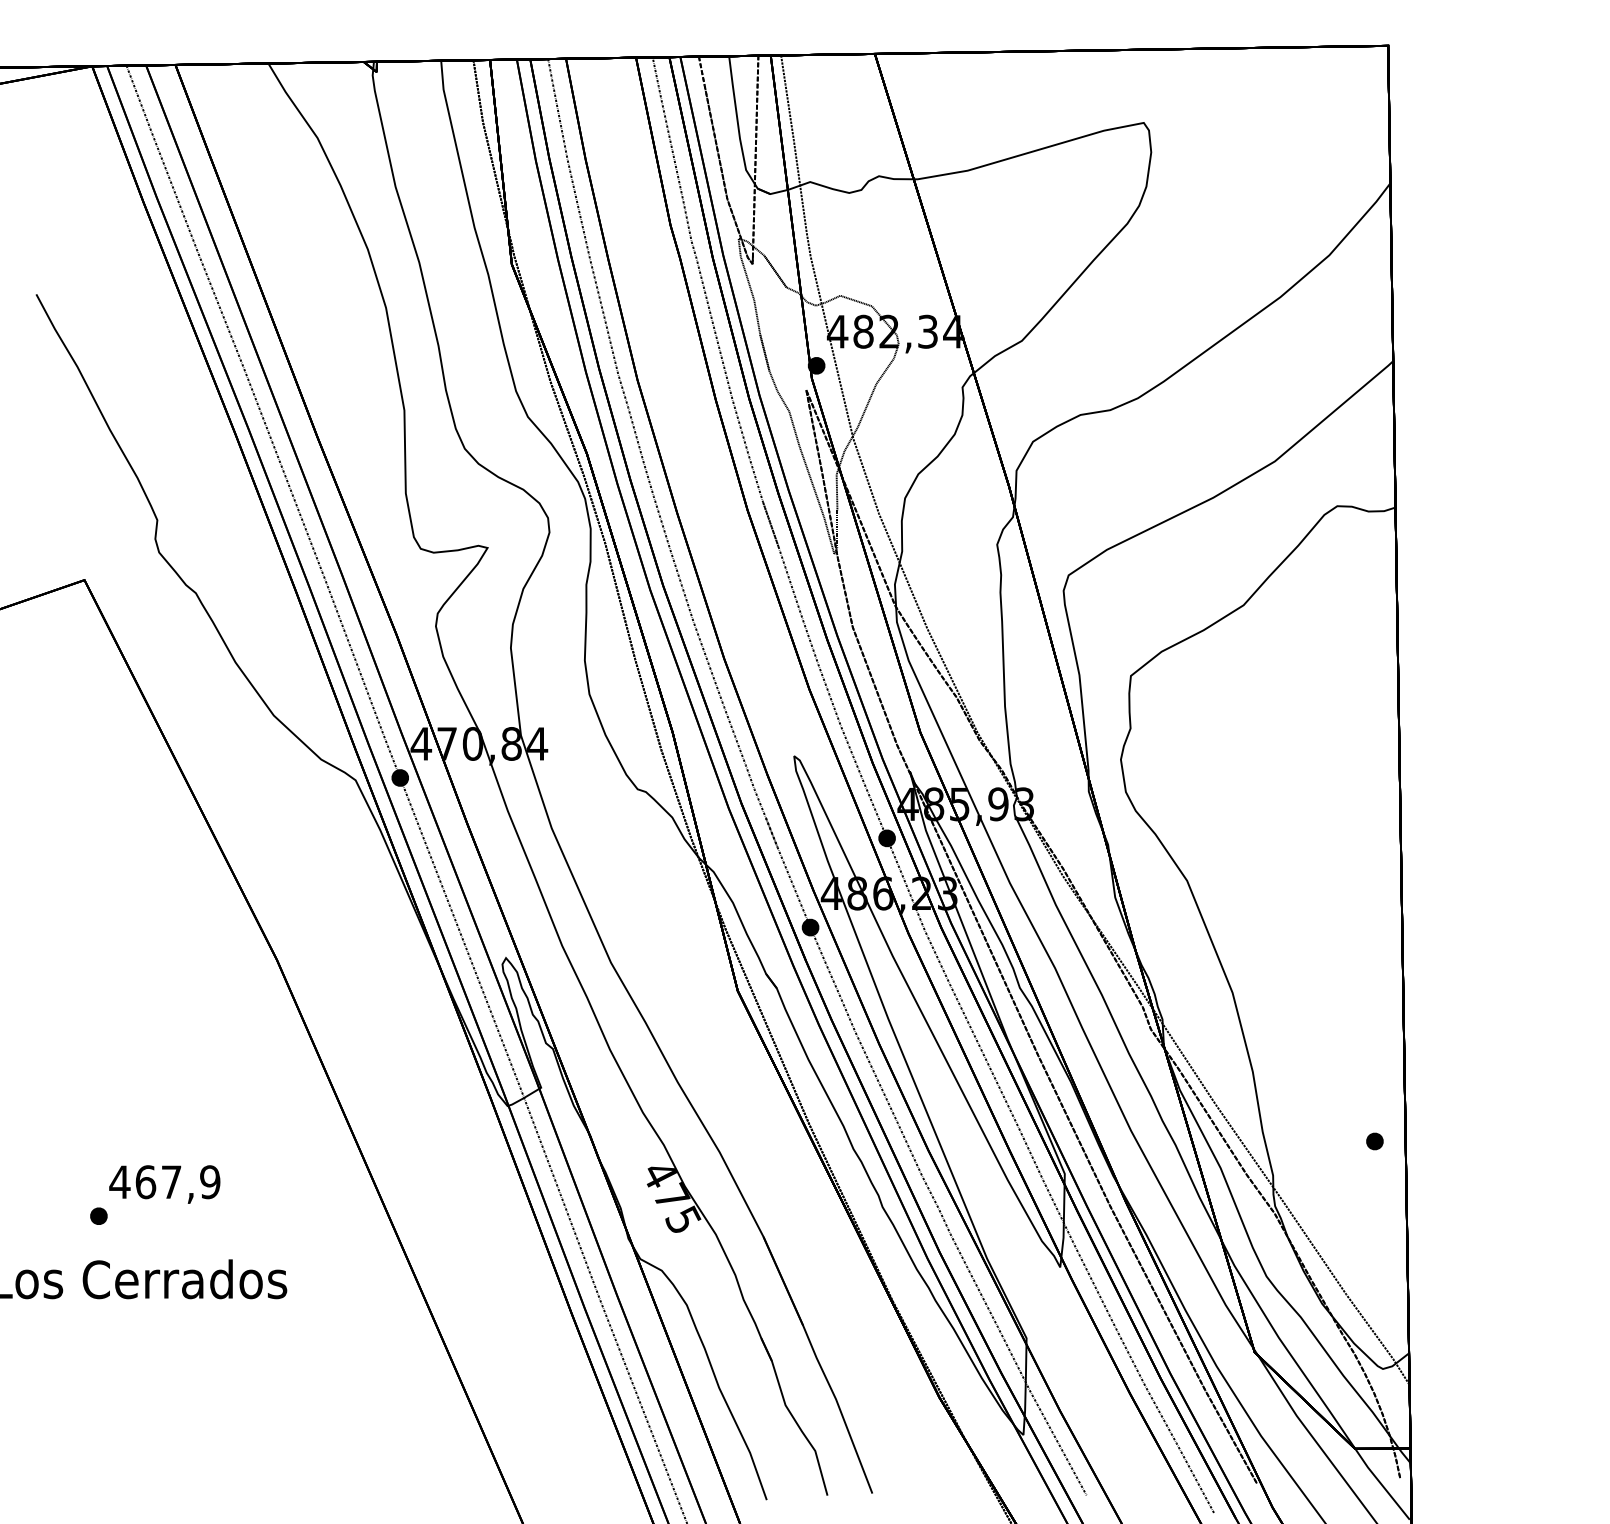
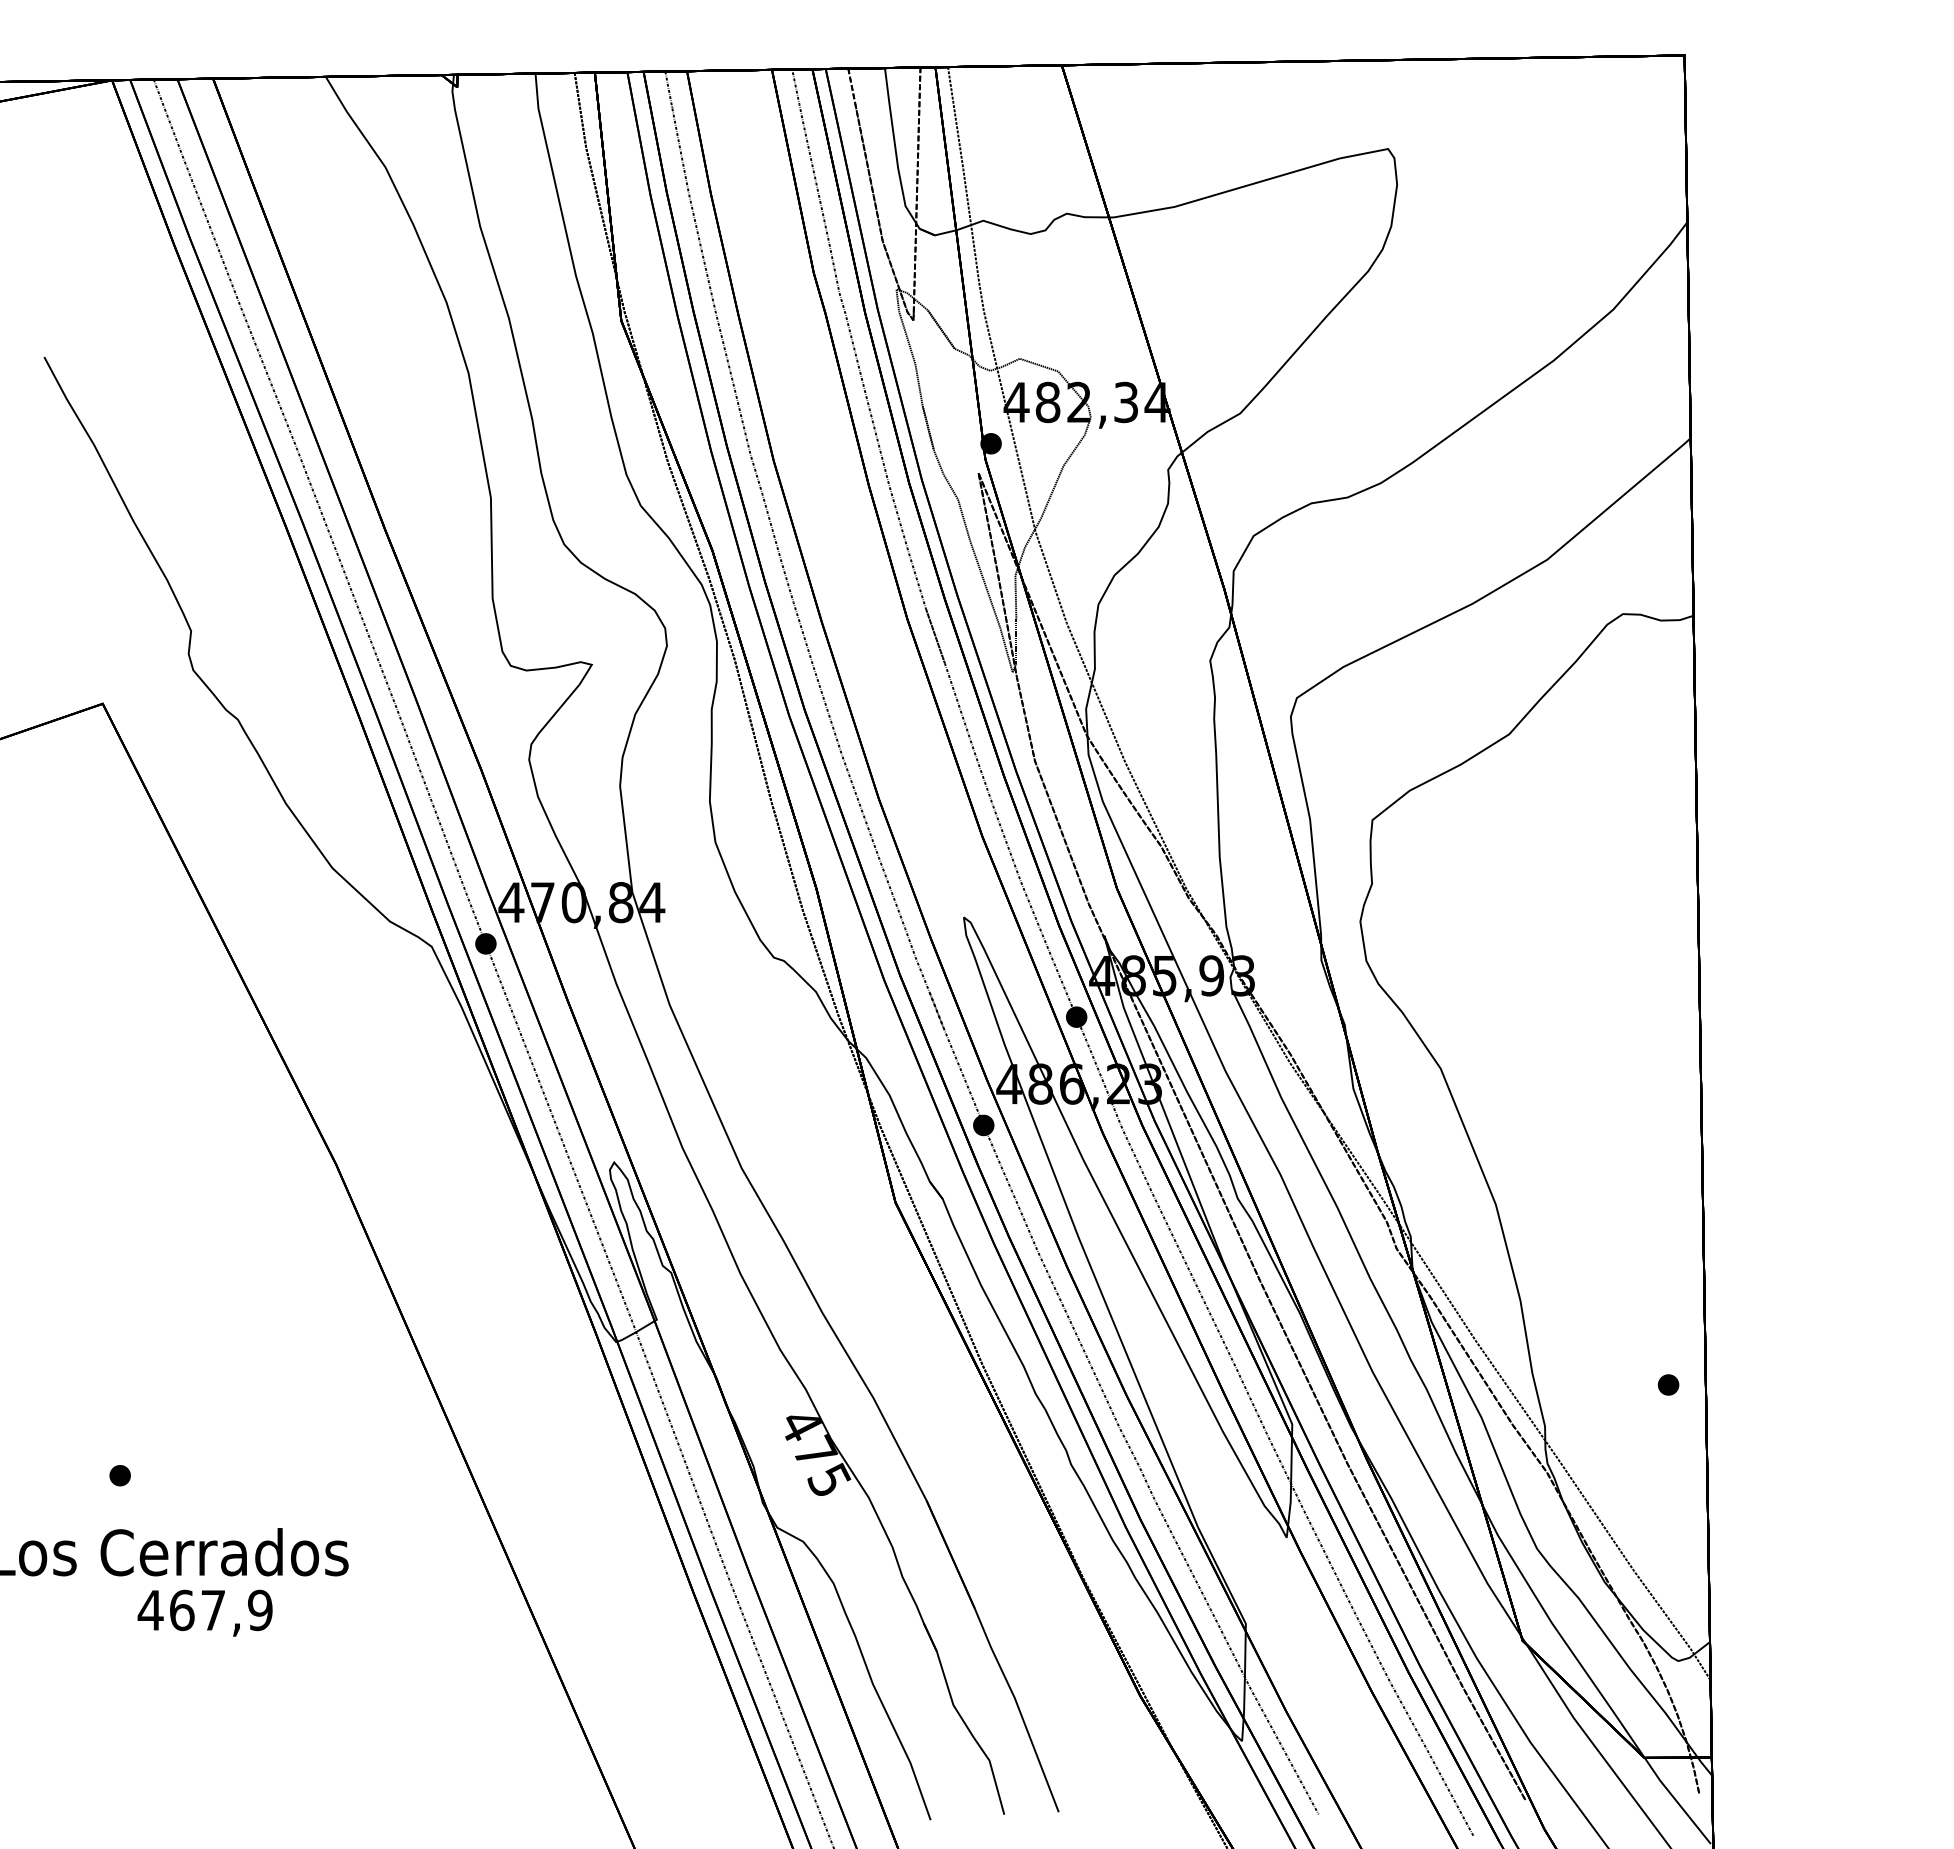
text: (164, 1183) -> (204, 1612), moved

